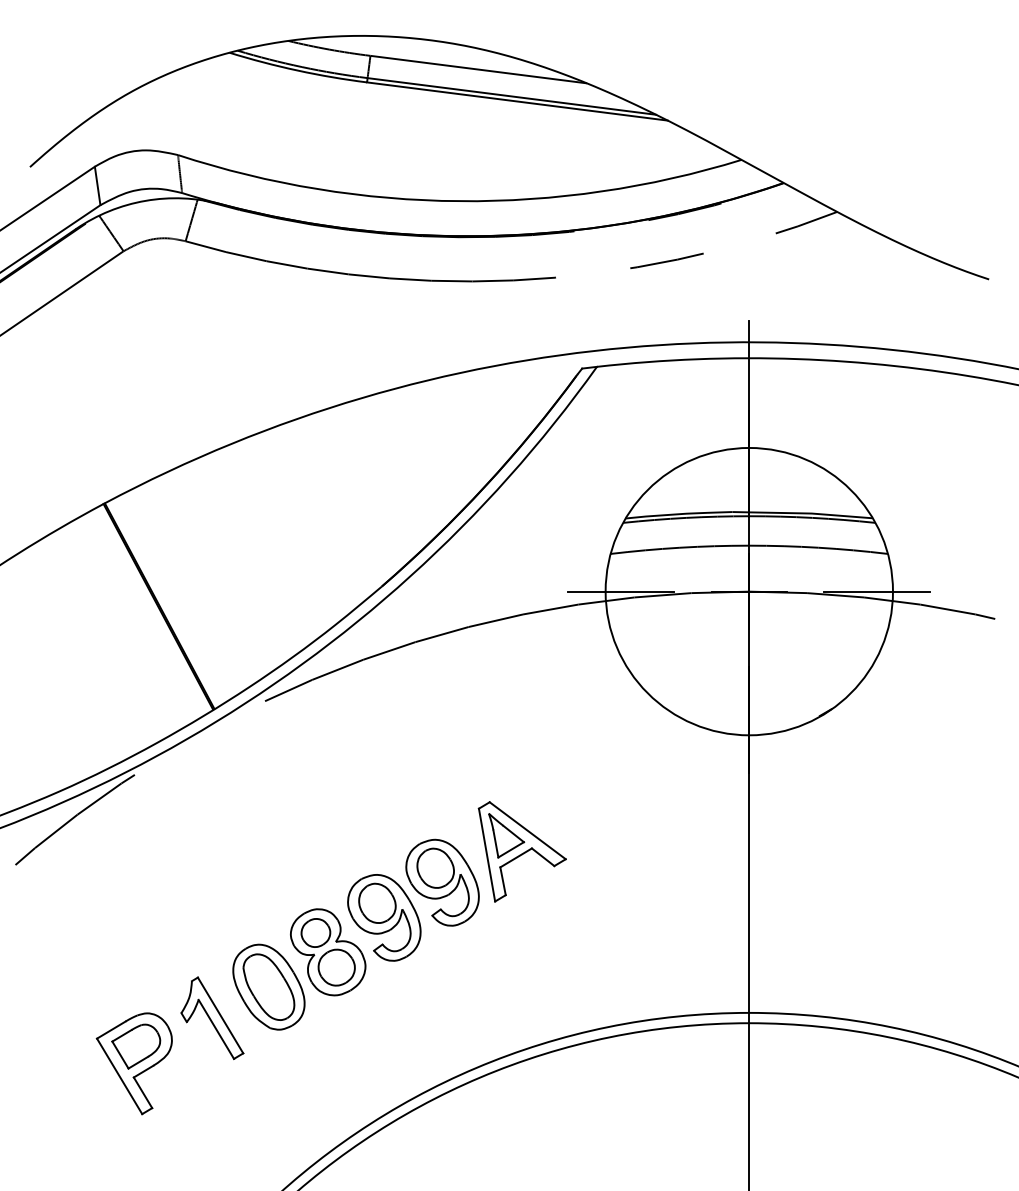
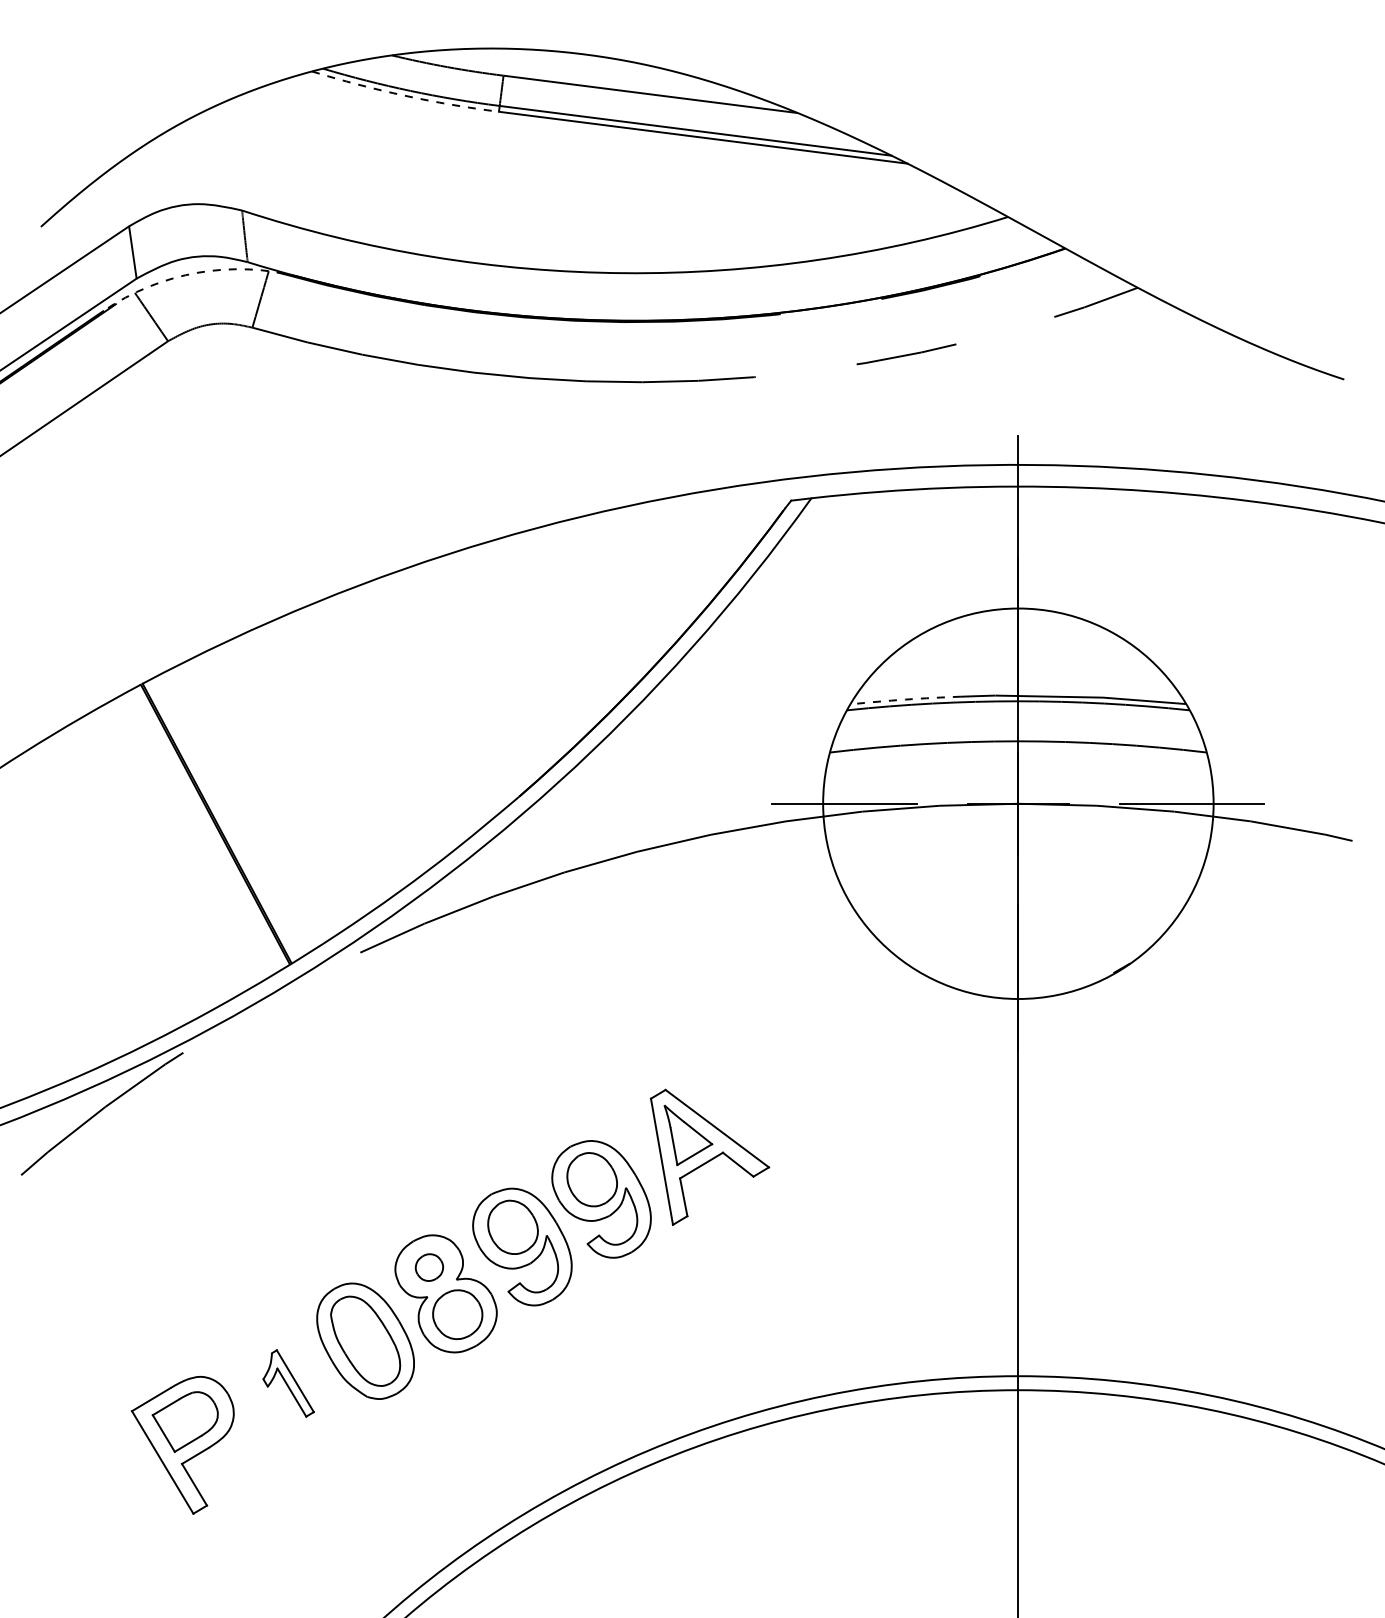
arc: (297, 70) -> (404, 95), solid -> dashed
arc: (145, 200) -> (197, 272), solid -> dashed
arc: (666, 514) -> (905, 699), solid -> dashed
part: (315, 932) -> (429, 1267), size x0.7
part: (212, 1018) -> (288, 1383), size x0.6

